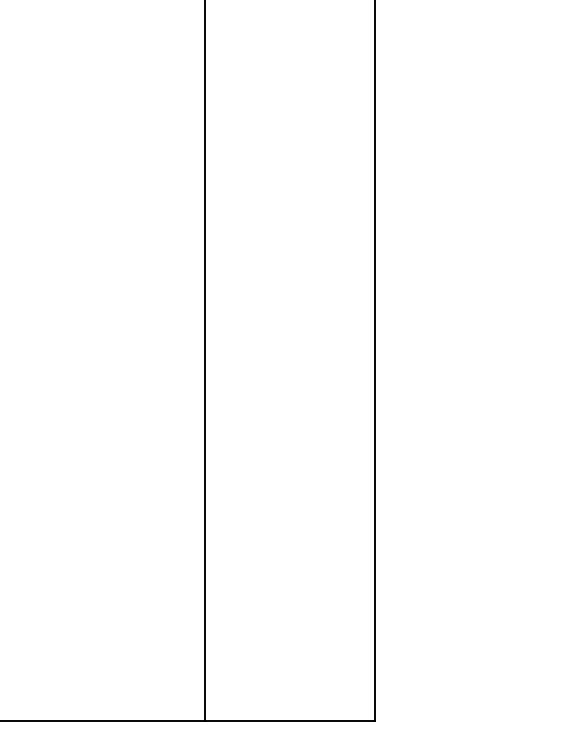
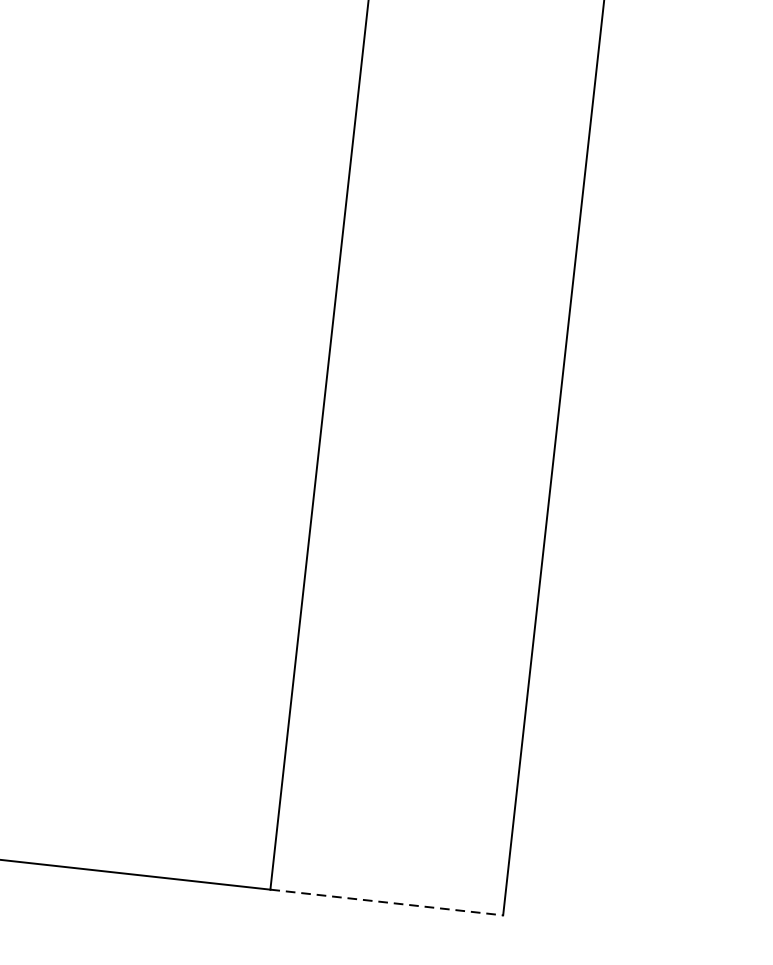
line: (290, 720) -> (387, 902), solid -> dashed

